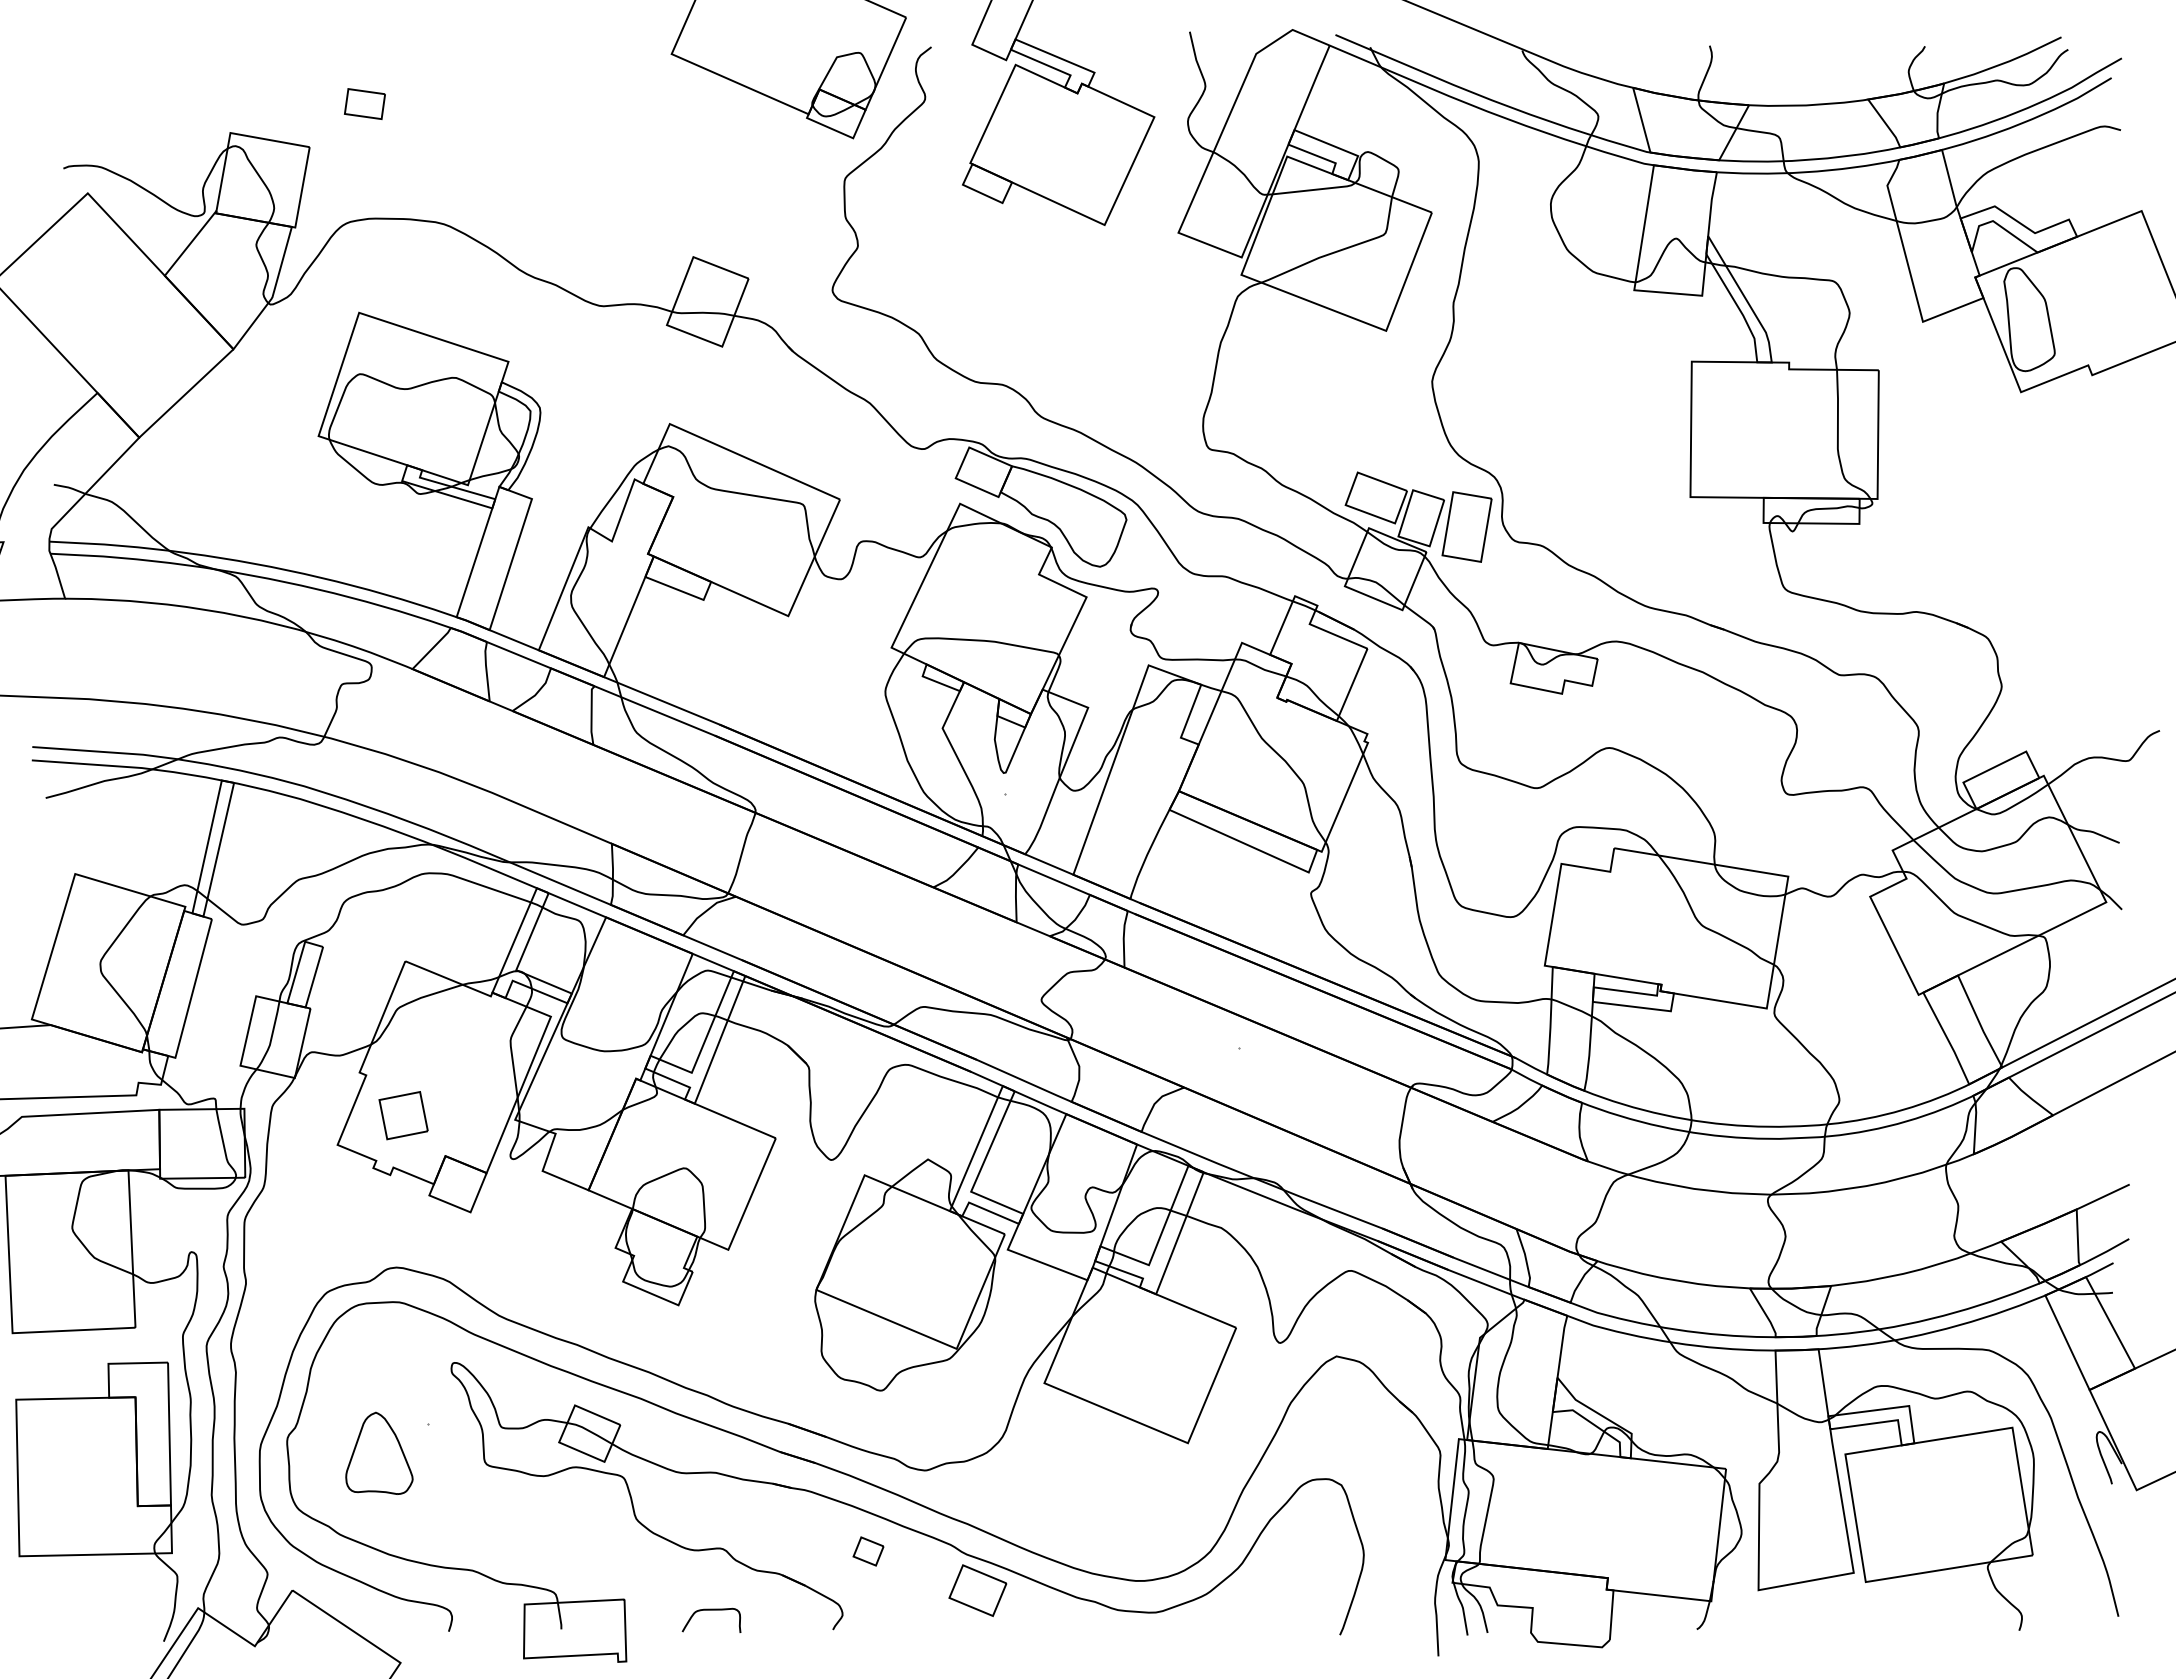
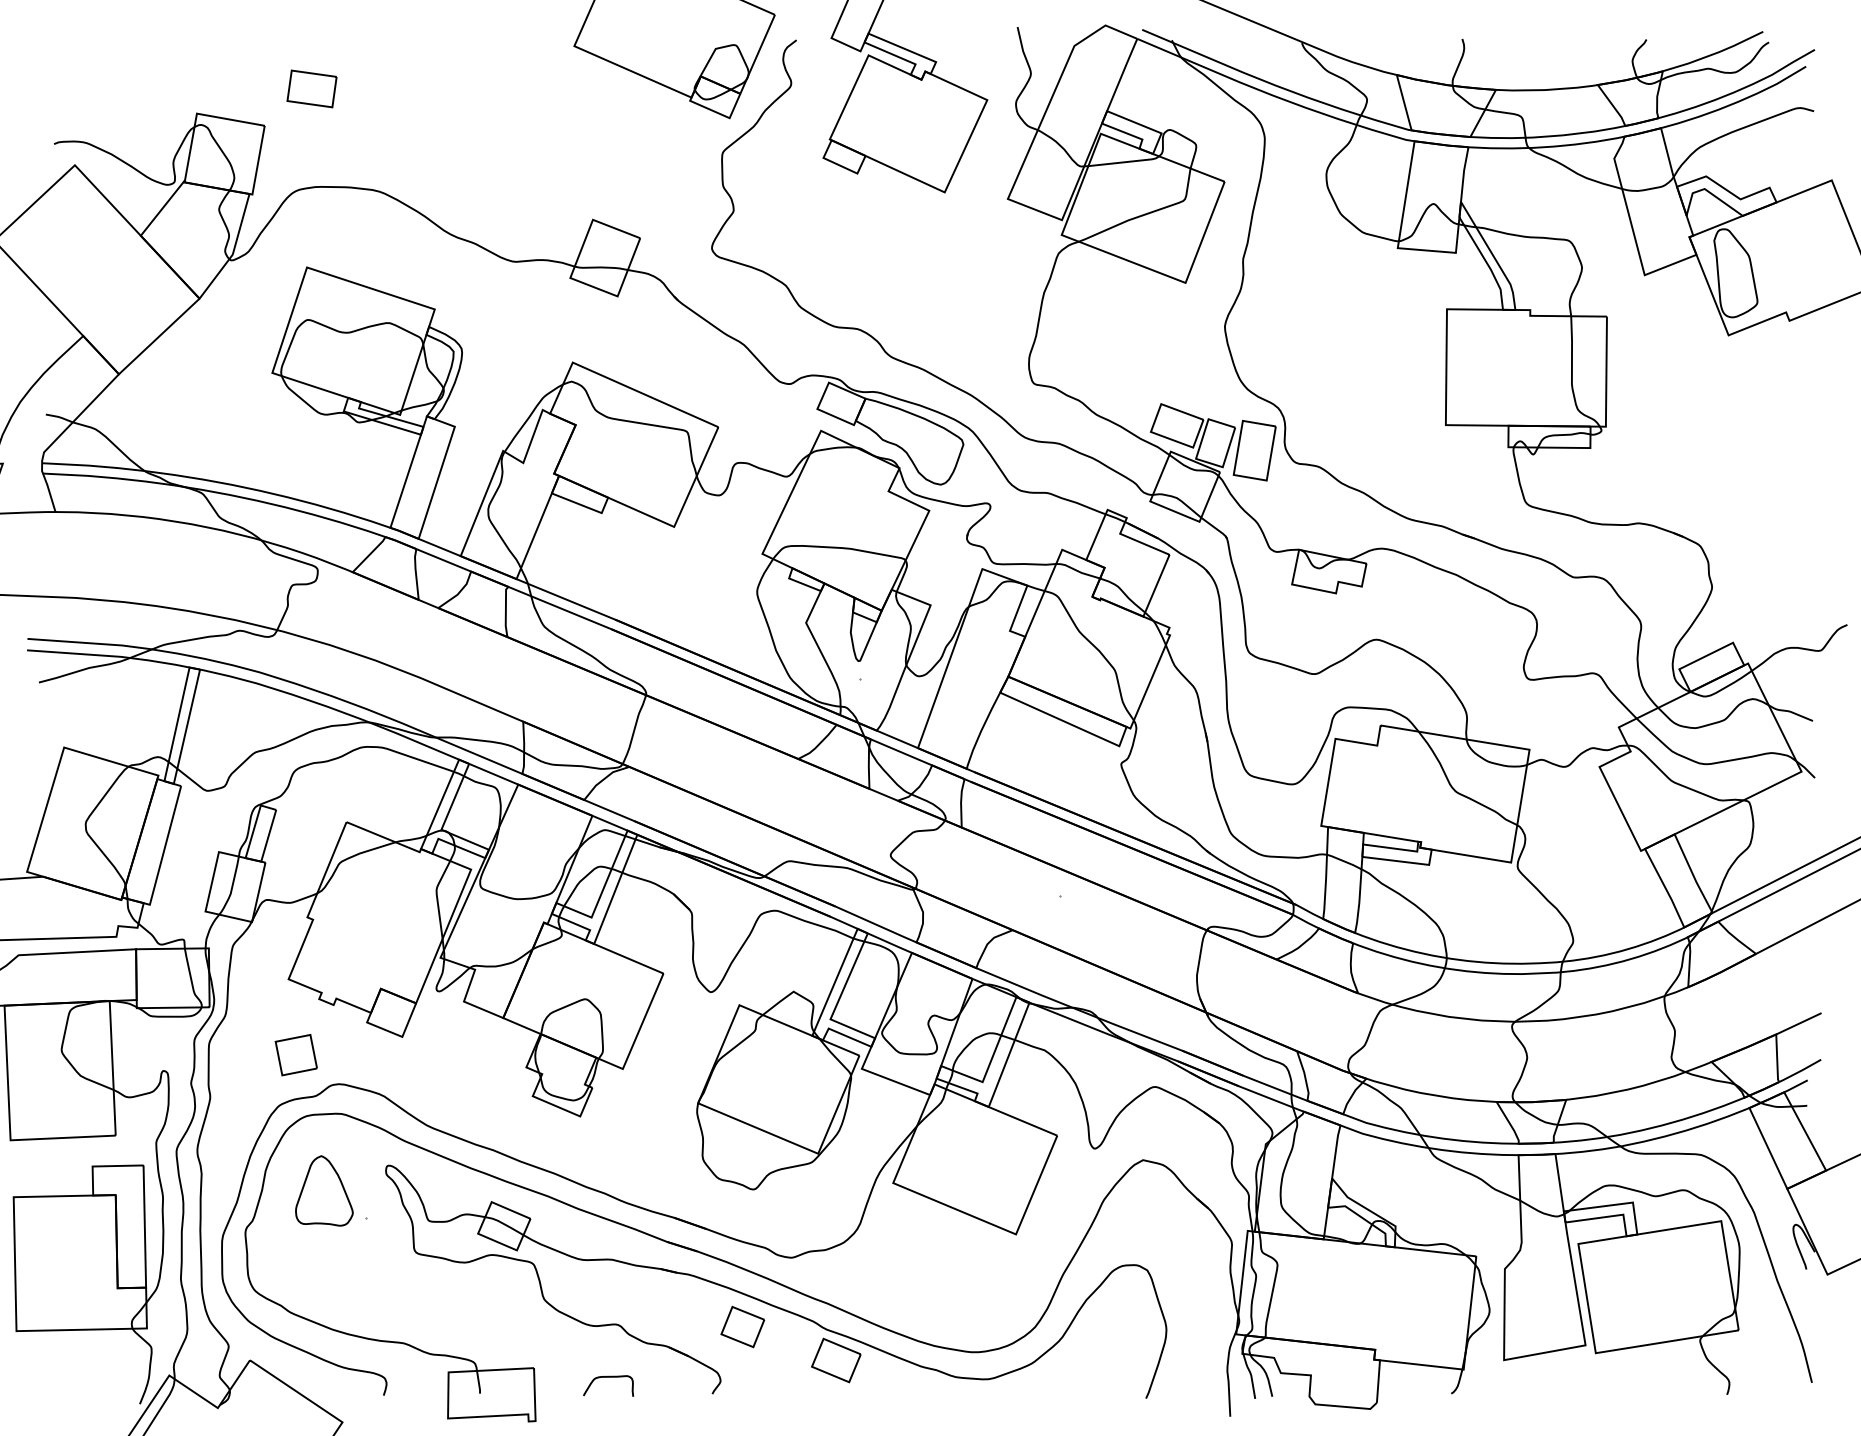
part: (364, 103) -> (311, 88), size x1.43
part: (403, 1115) -> (296, 1055), moved
part: (379, 1452) -> (324, 1190), moved
part: (868, 1551) -> (742, 1327), size x1.67

